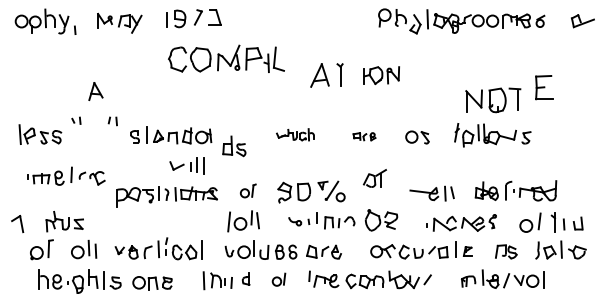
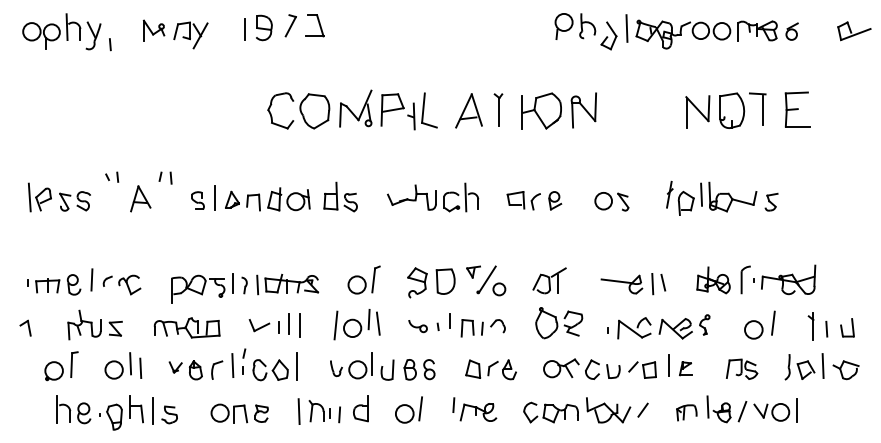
part: (226, 58) -> (352, 109), moved
part: (381, 75) -> (559, 110), size x1.43
part: (544, 87) -> (798, 109), moved
part: (95, 91) -> (140, 198), moved
part: (493, 100) -> (726, 110), moved
part: (295, 134) -> (433, 197), size x1.67
part: (364, 136) -> (534, 200), size x1.67
part: (234, 146) -> (340, 197), moved
part: (186, 165) -> (273, 324), moved
part: (66, 175) -> (84, 280), moved
part: (374, 178) -> (548, 280), moved
part: (247, 190) -> (362, 279), size x1.43
part: (321, 220) -> (456, 324), moved
part: (461, 222) -> (658, 326), moved
part: (530, 222) -> (759, 324), moved
part: (16, 223) -> (24, 327), size x0.62
part: (127, 223) -> (186, 327), added
part: (323, 251) -> (490, 368), moved
part: (245, 278) -> (359, 408), size x1.43
part: (278, 279) -> (408, 409), size x1.43
part: (388, 279) -> (585, 409), moved
part: (152, 283) -> (239, 414), moved

